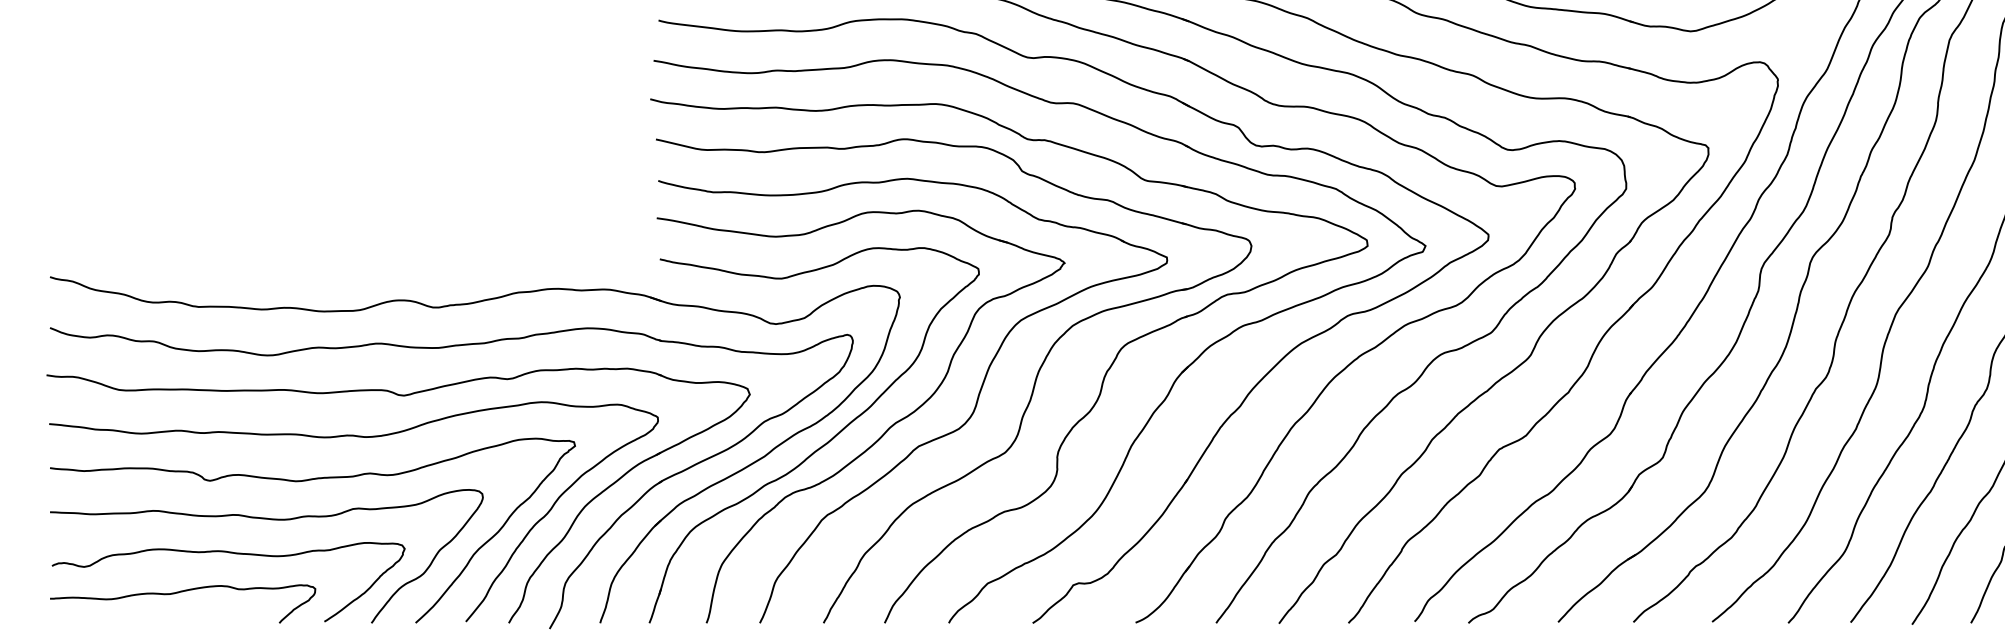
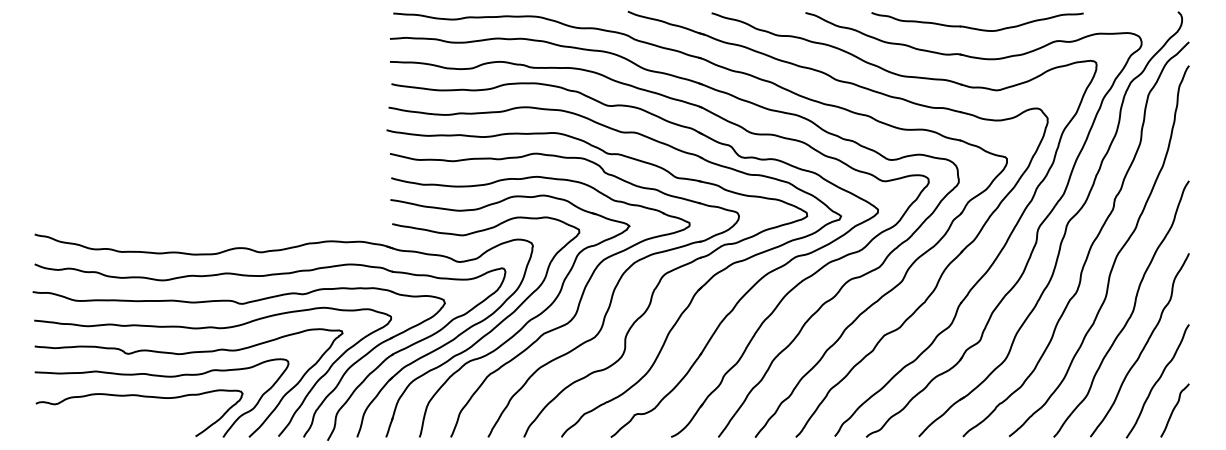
curve: (179, 594) -> (110, 420), removed

